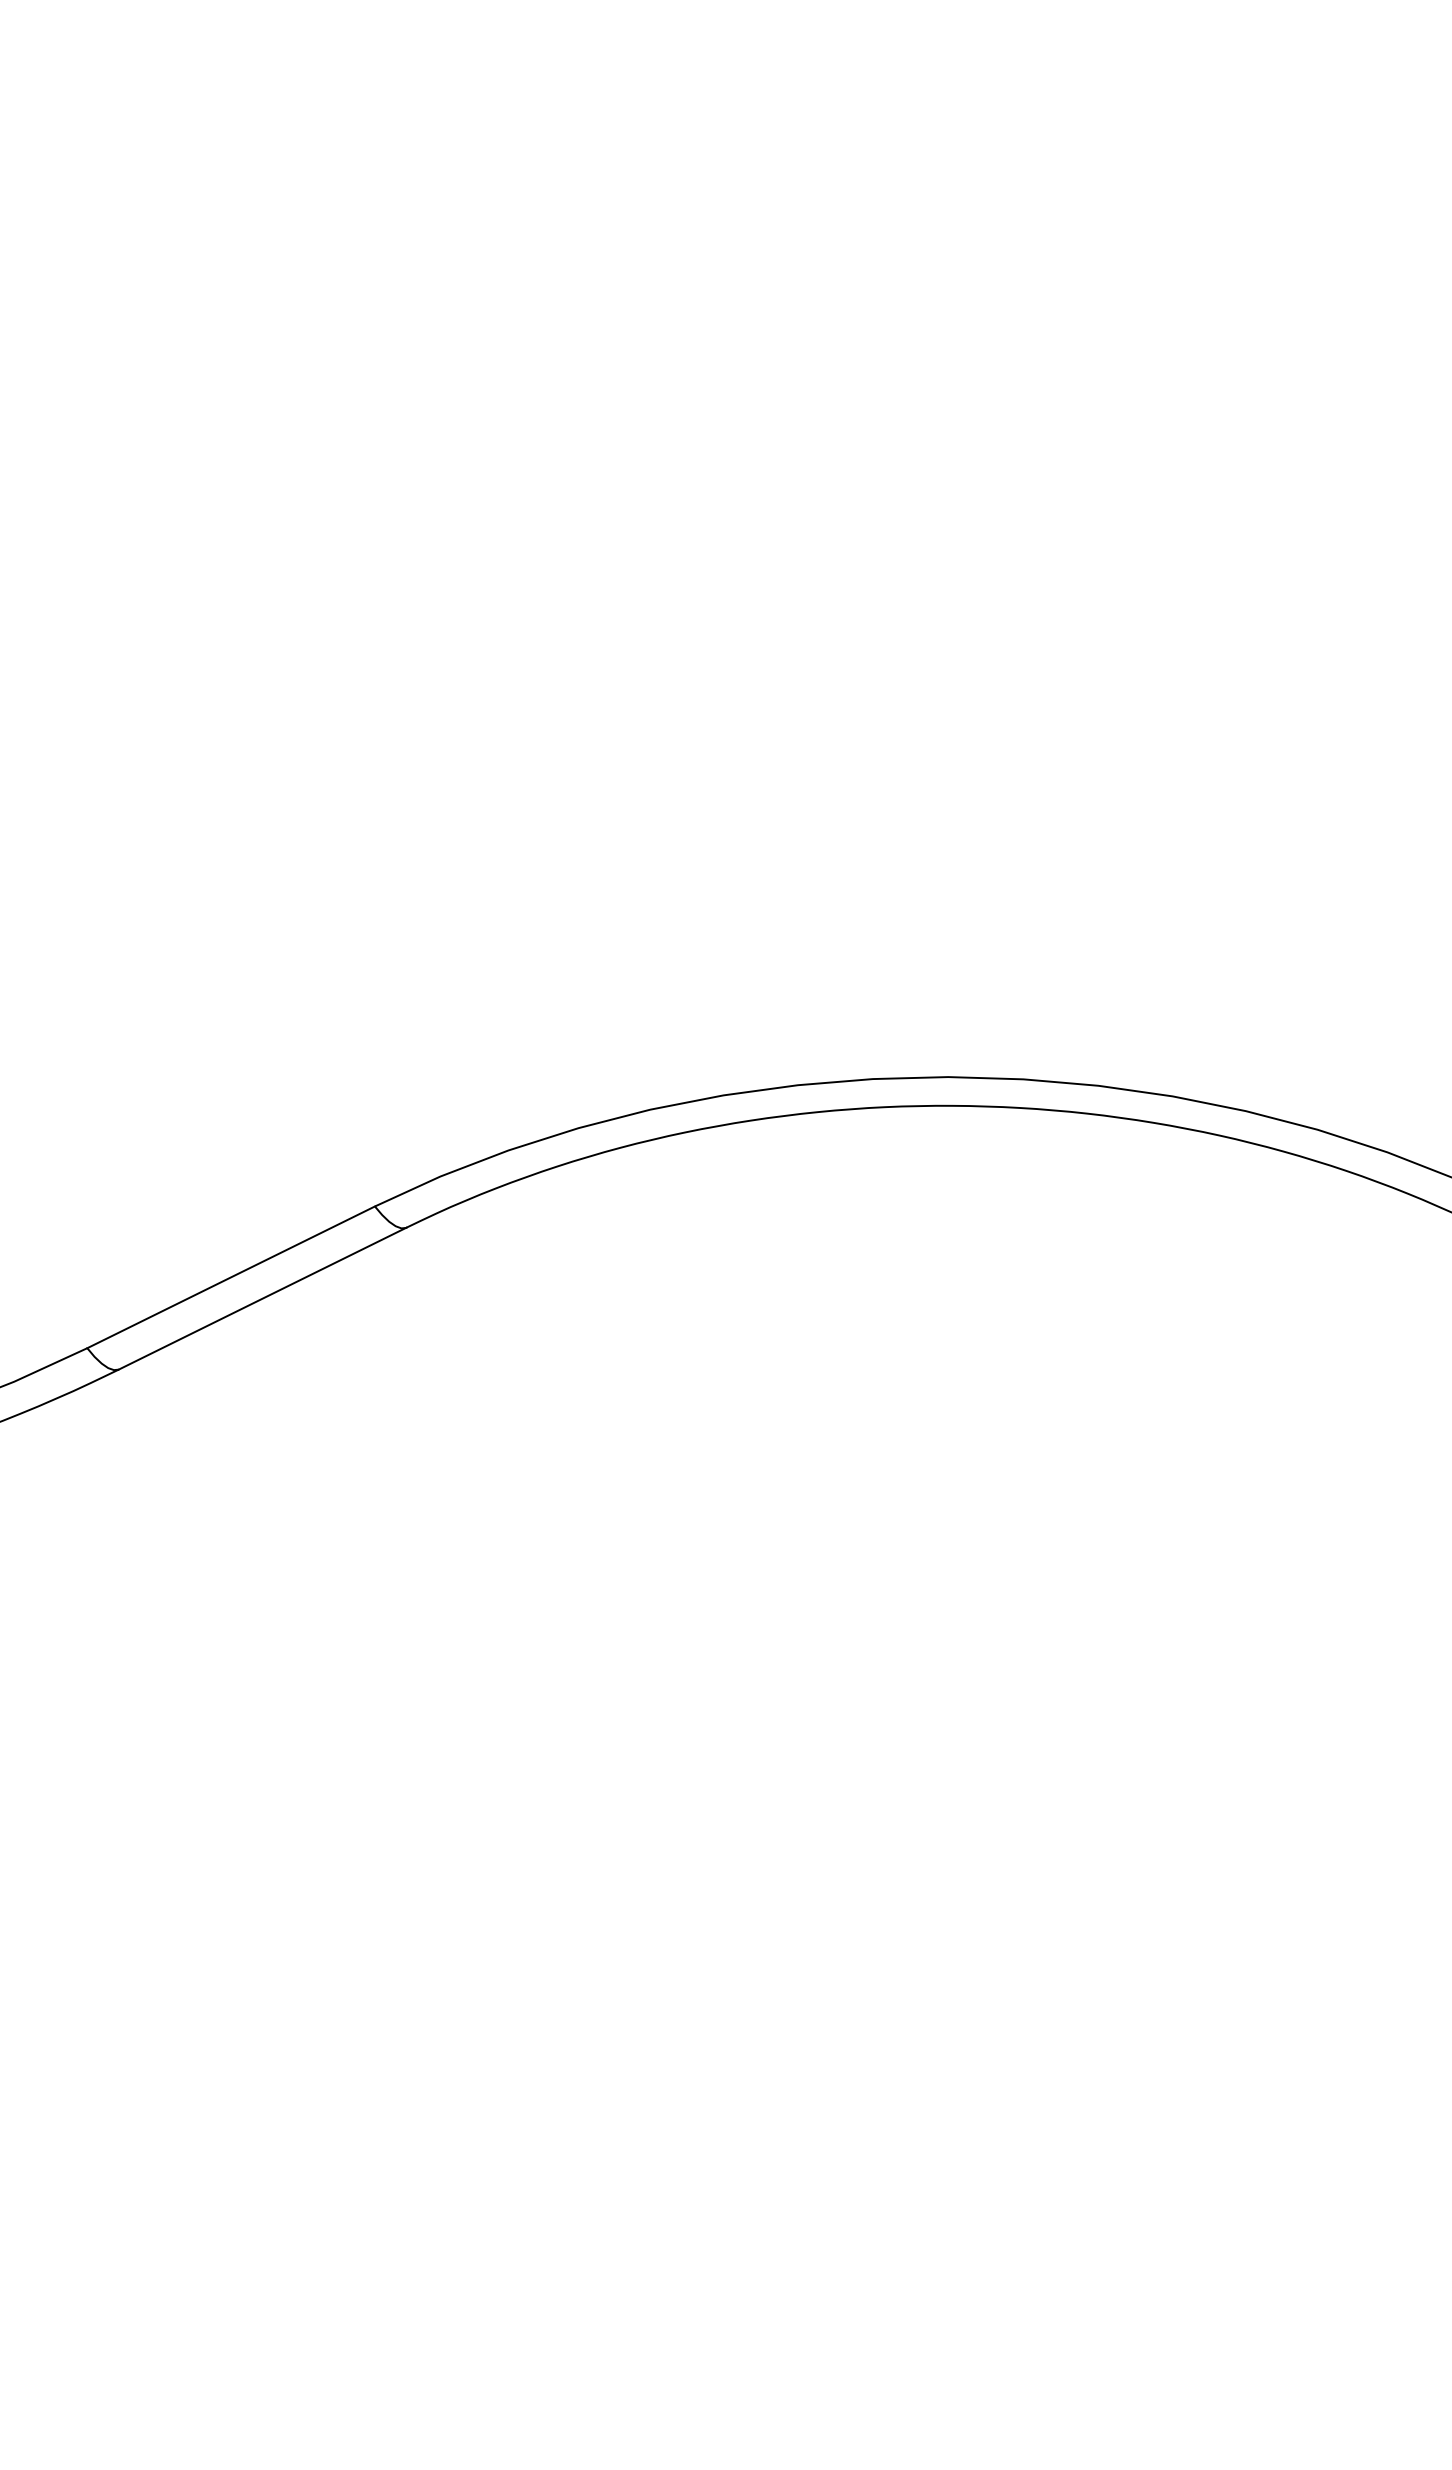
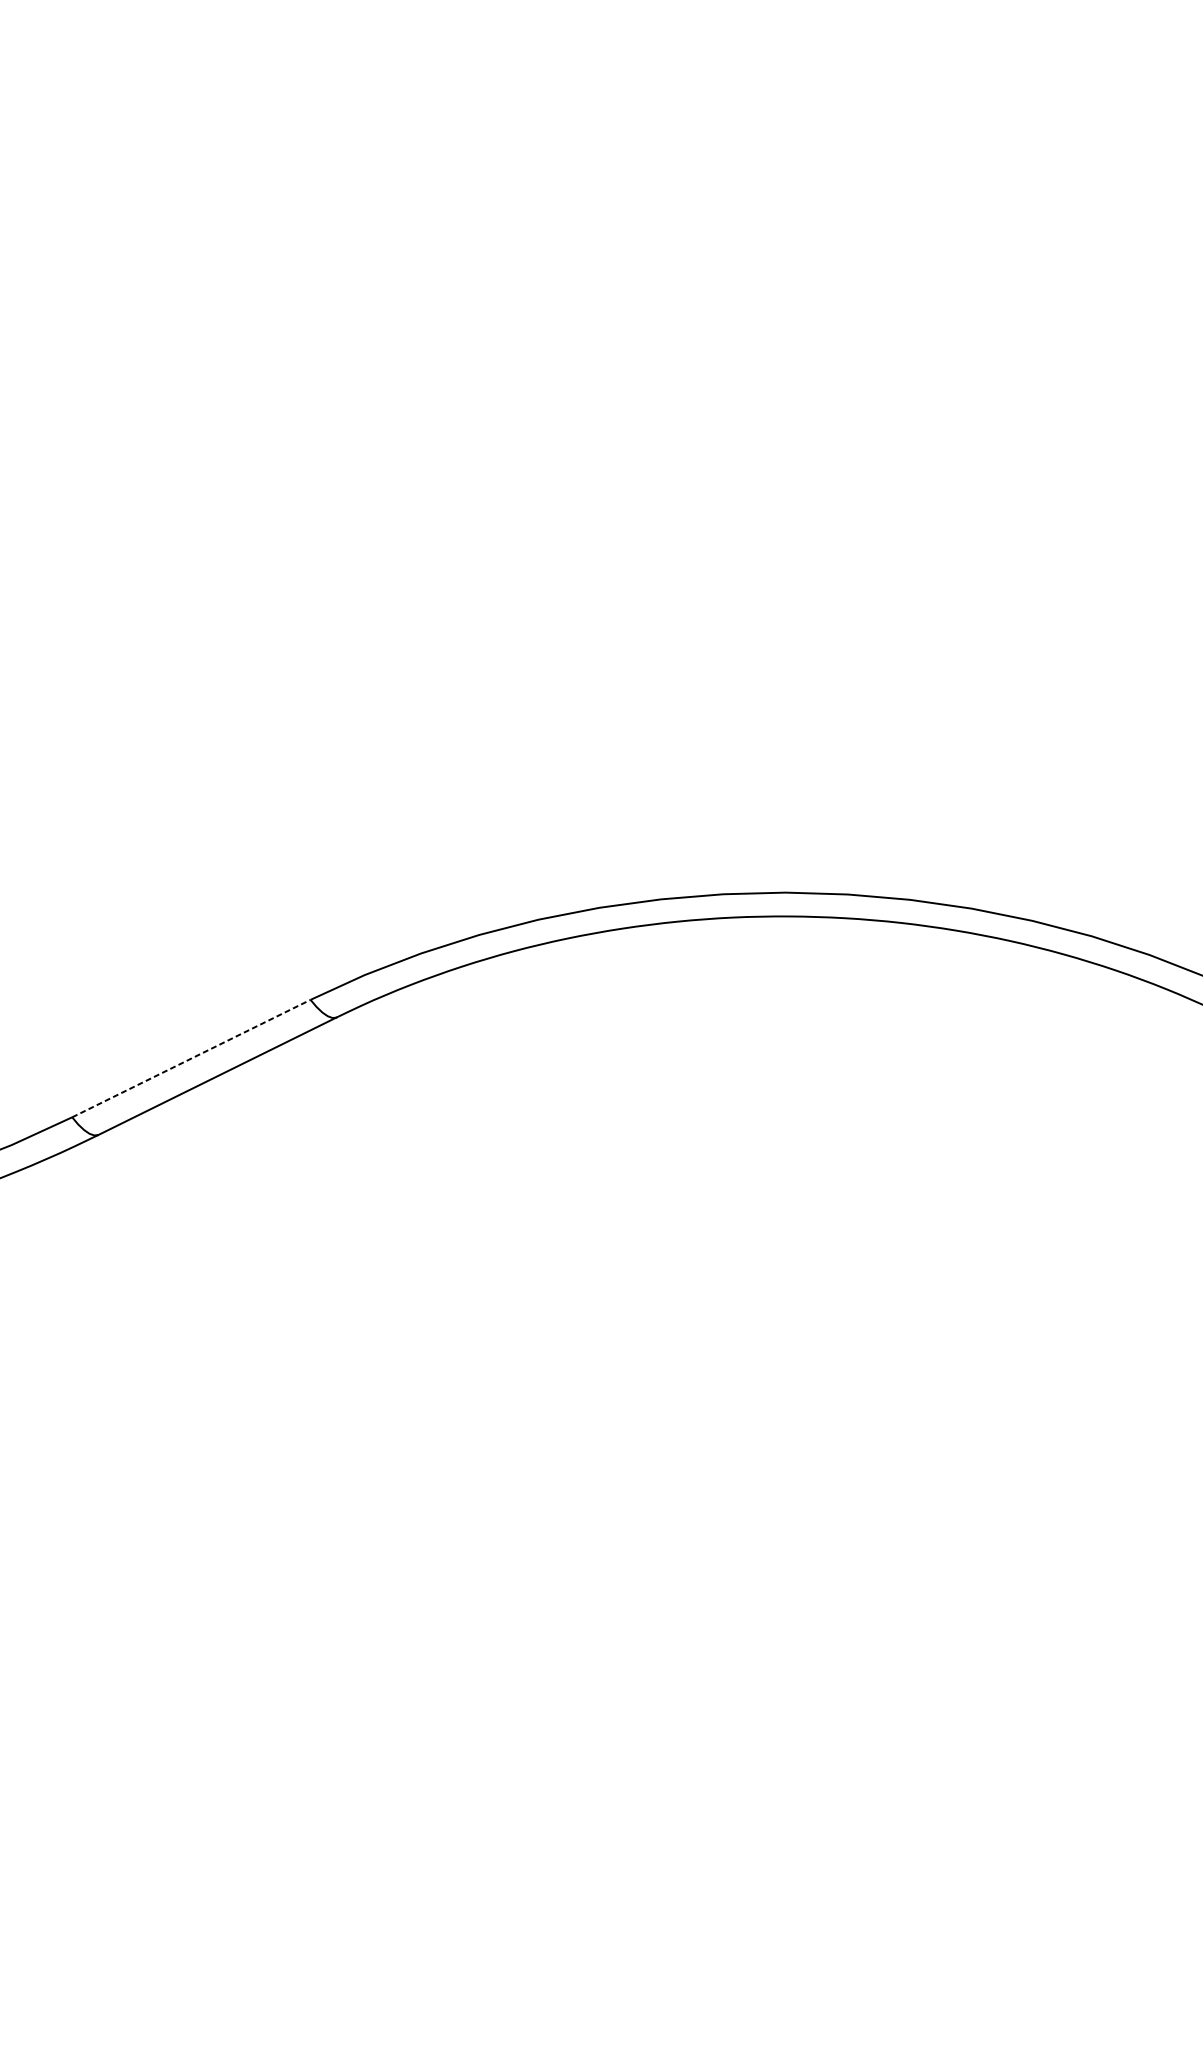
line: (231, 1277) -> (191, 1058), solid -> dashed

